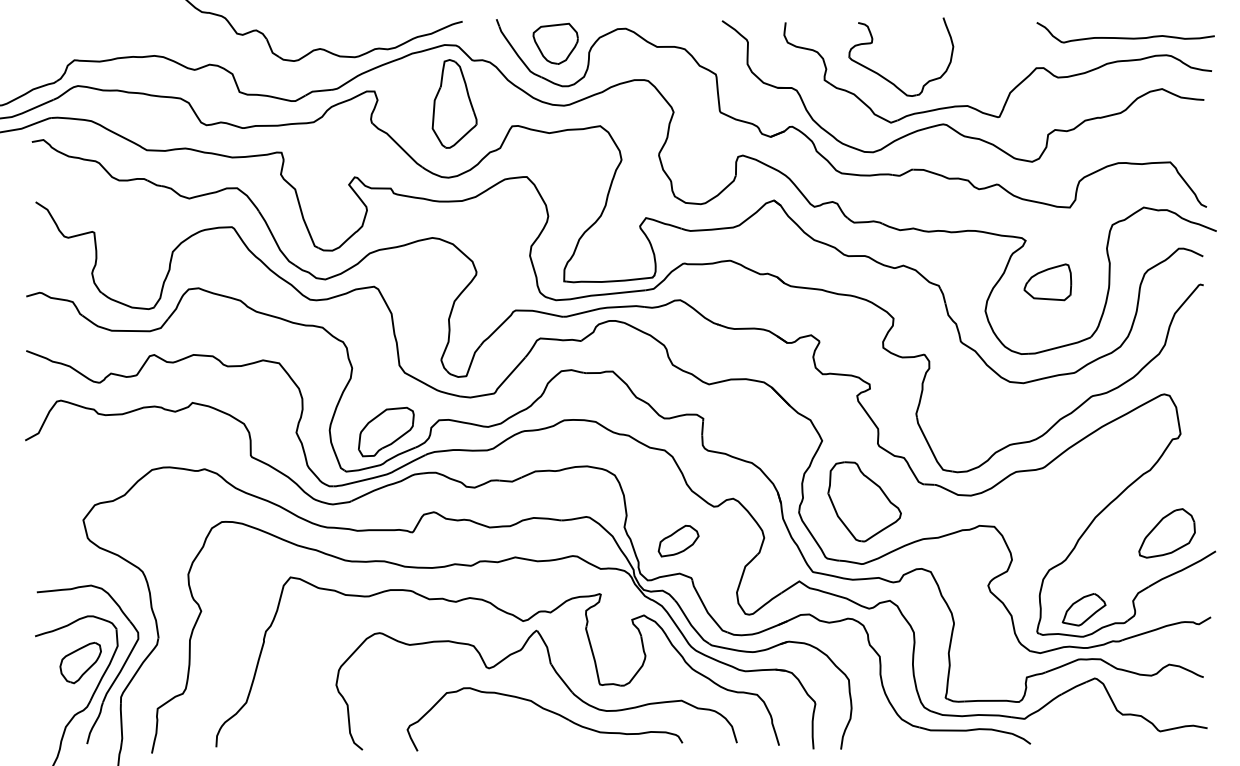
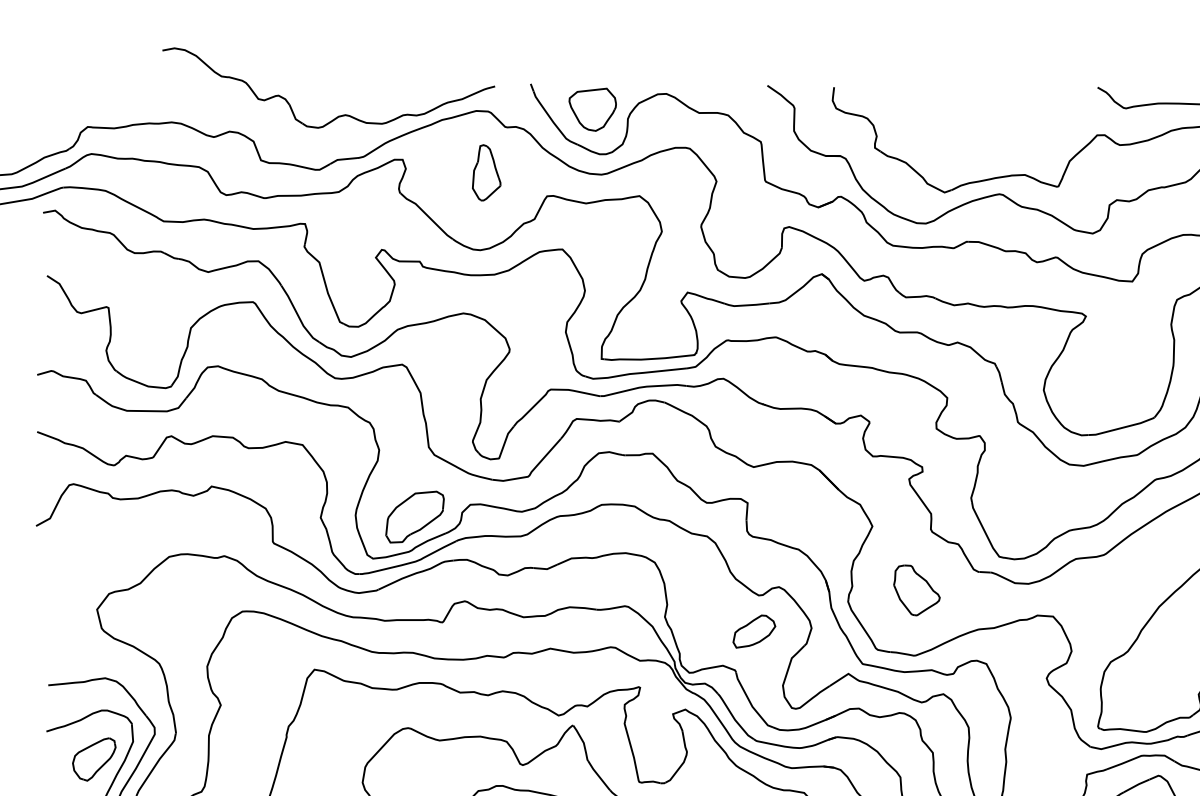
part: (885, 77) -> (938, 145), removed
part: (454, 103) -> (486, 172), size x0.6
part: (1047, 282) -> (1108, 360), removed
part: (864, 501) -> (916, 590), size x0.6
part: (678, 541) -> (754, 631), moved
part: (1083, 609) -> (1146, 703), removed

